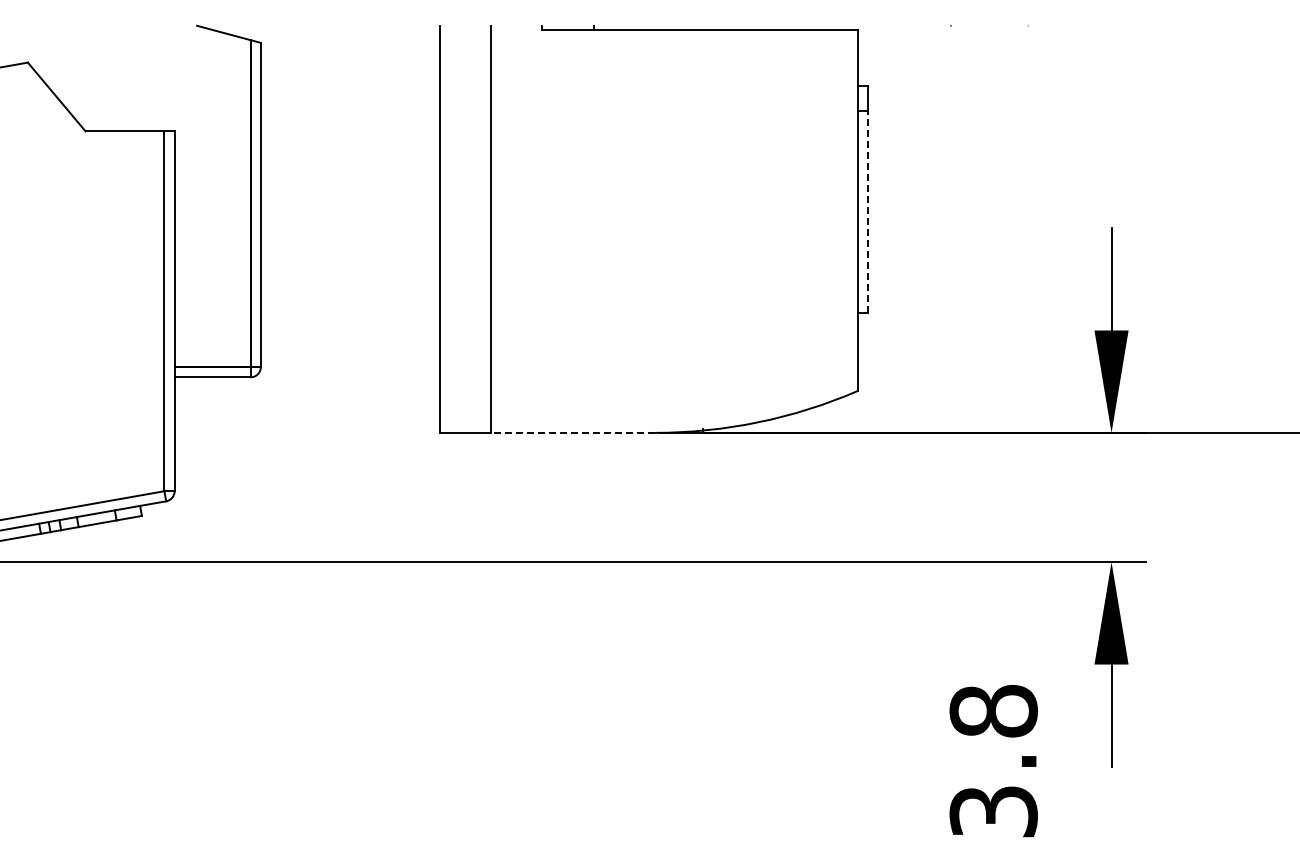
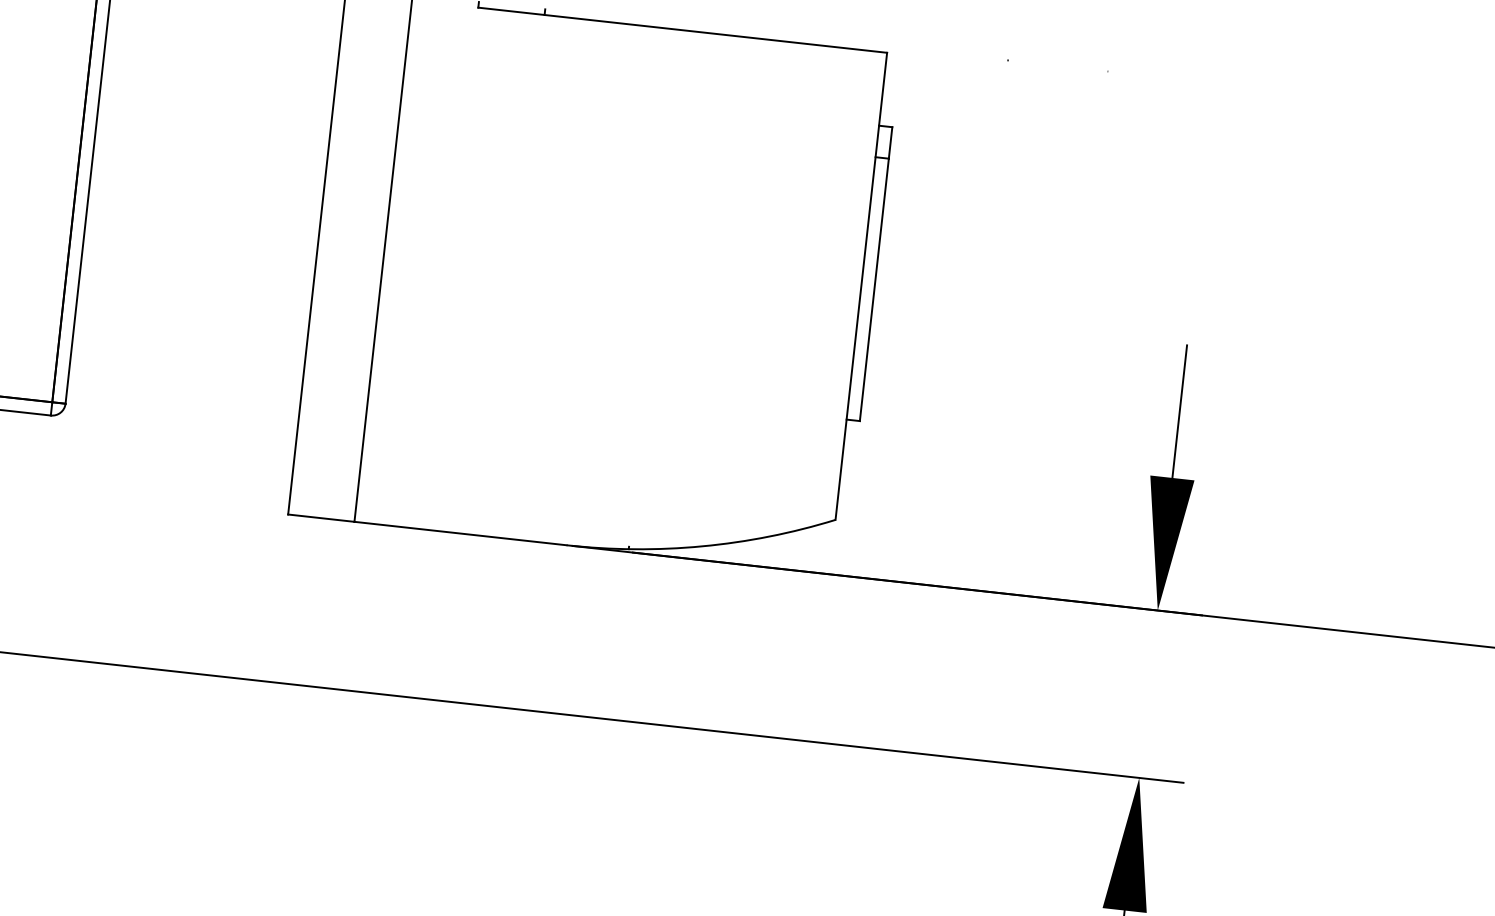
line: (868, 211) -> (874, 289), dashed -> solid
line: (573, 432) -> (461, 533), dashed -> solid

